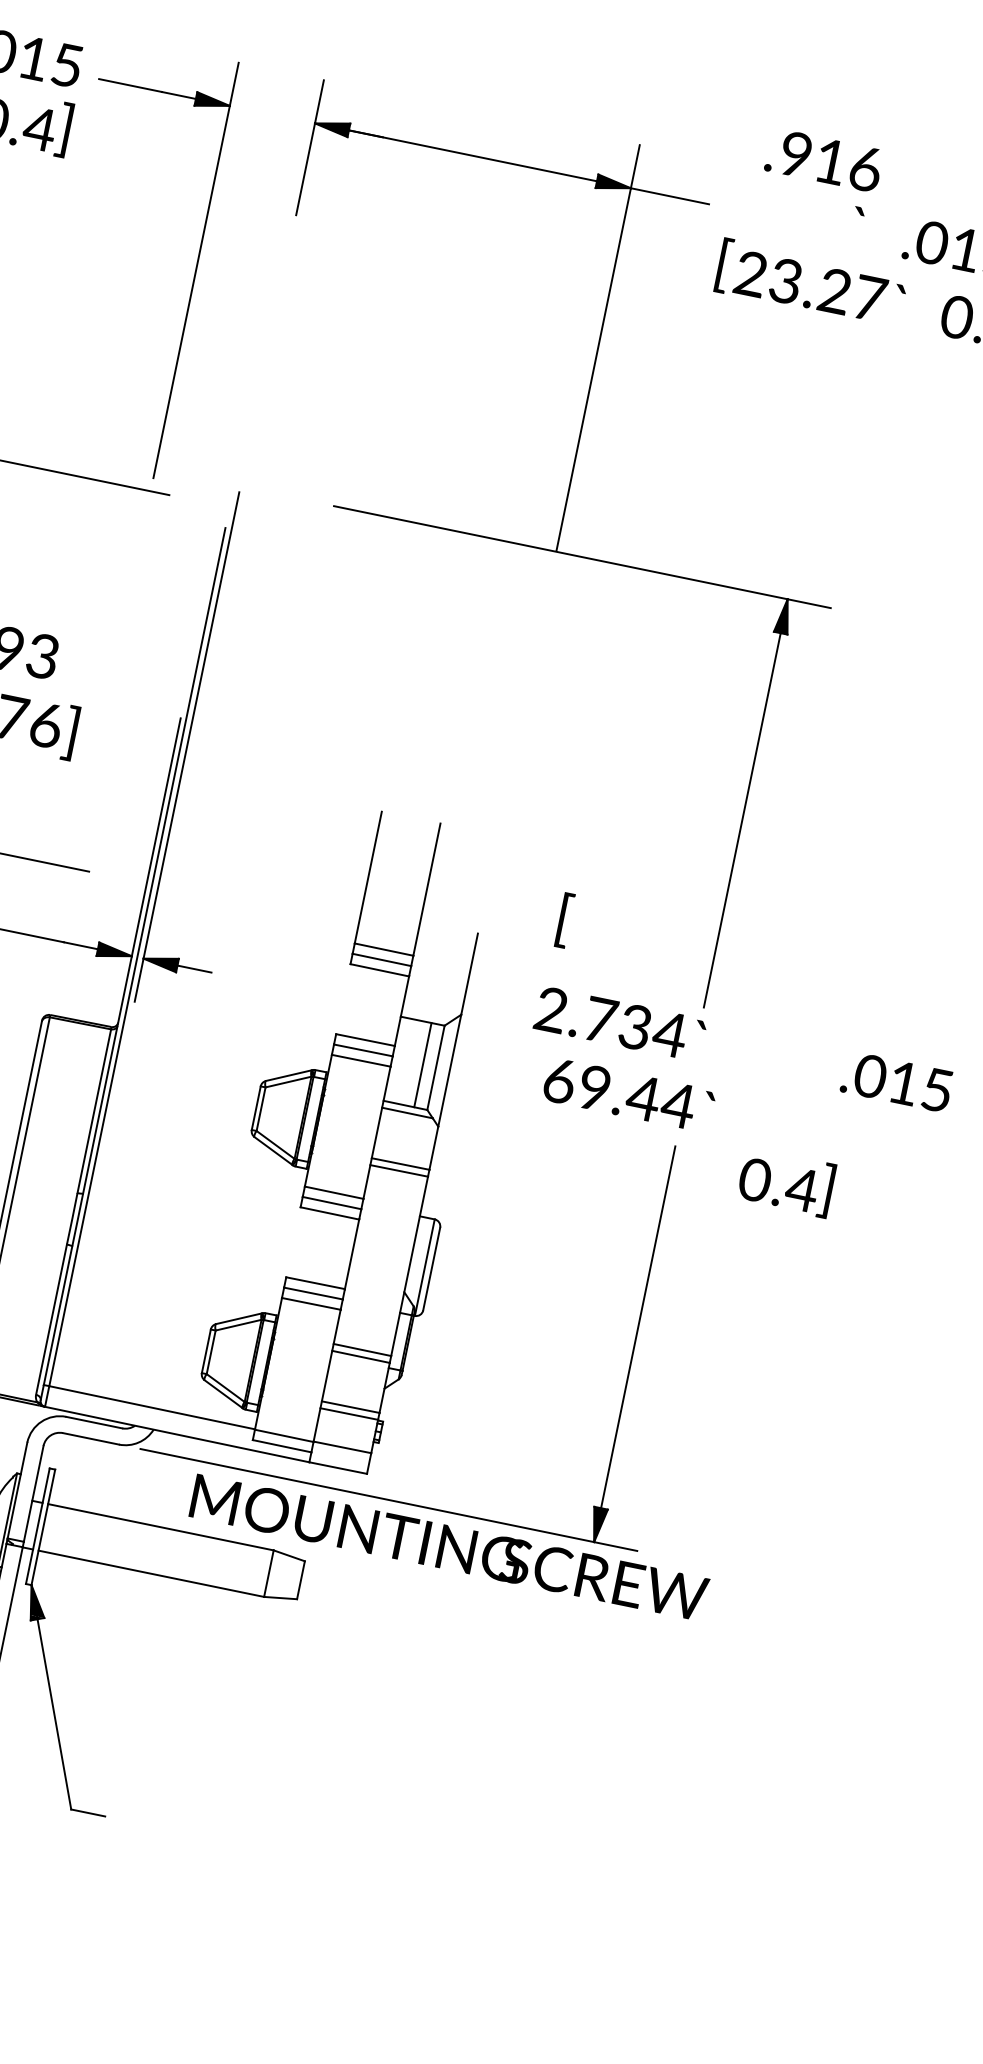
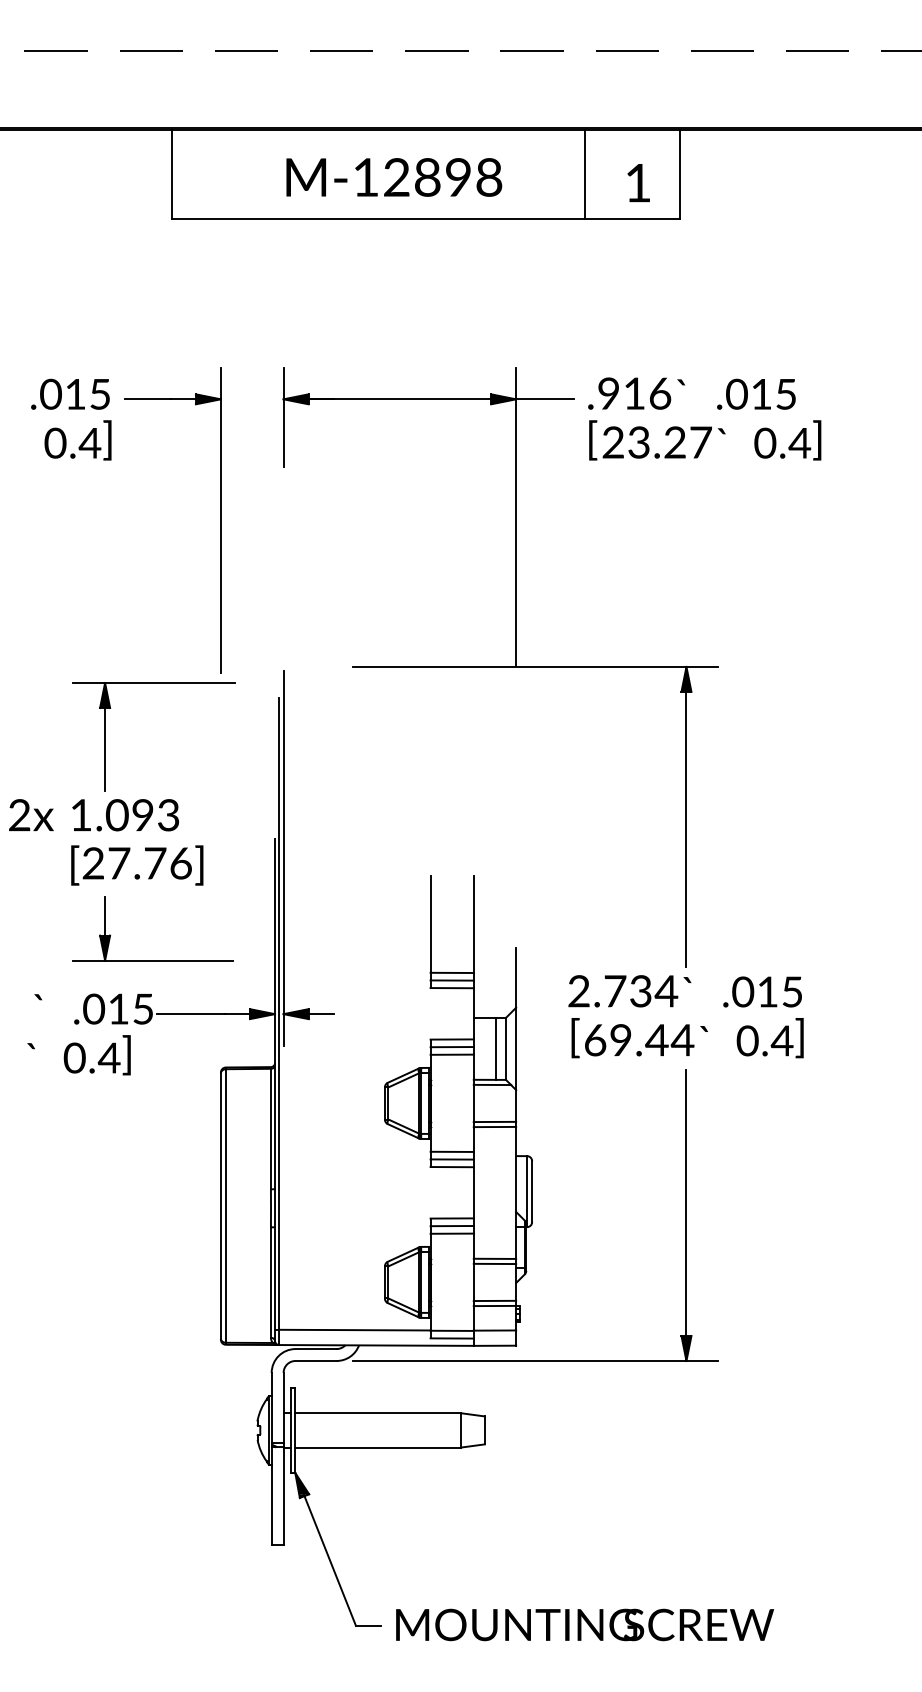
text: (824, 160) -> (629, 393), moved
text: (564, 920) -> (575, 1038), moved
text: (896, 1081) -> (762, 991), moved
text: (785, 1182) -> (769, 1038), moved
text: (450, 1547) -> (585, 1624), moved

